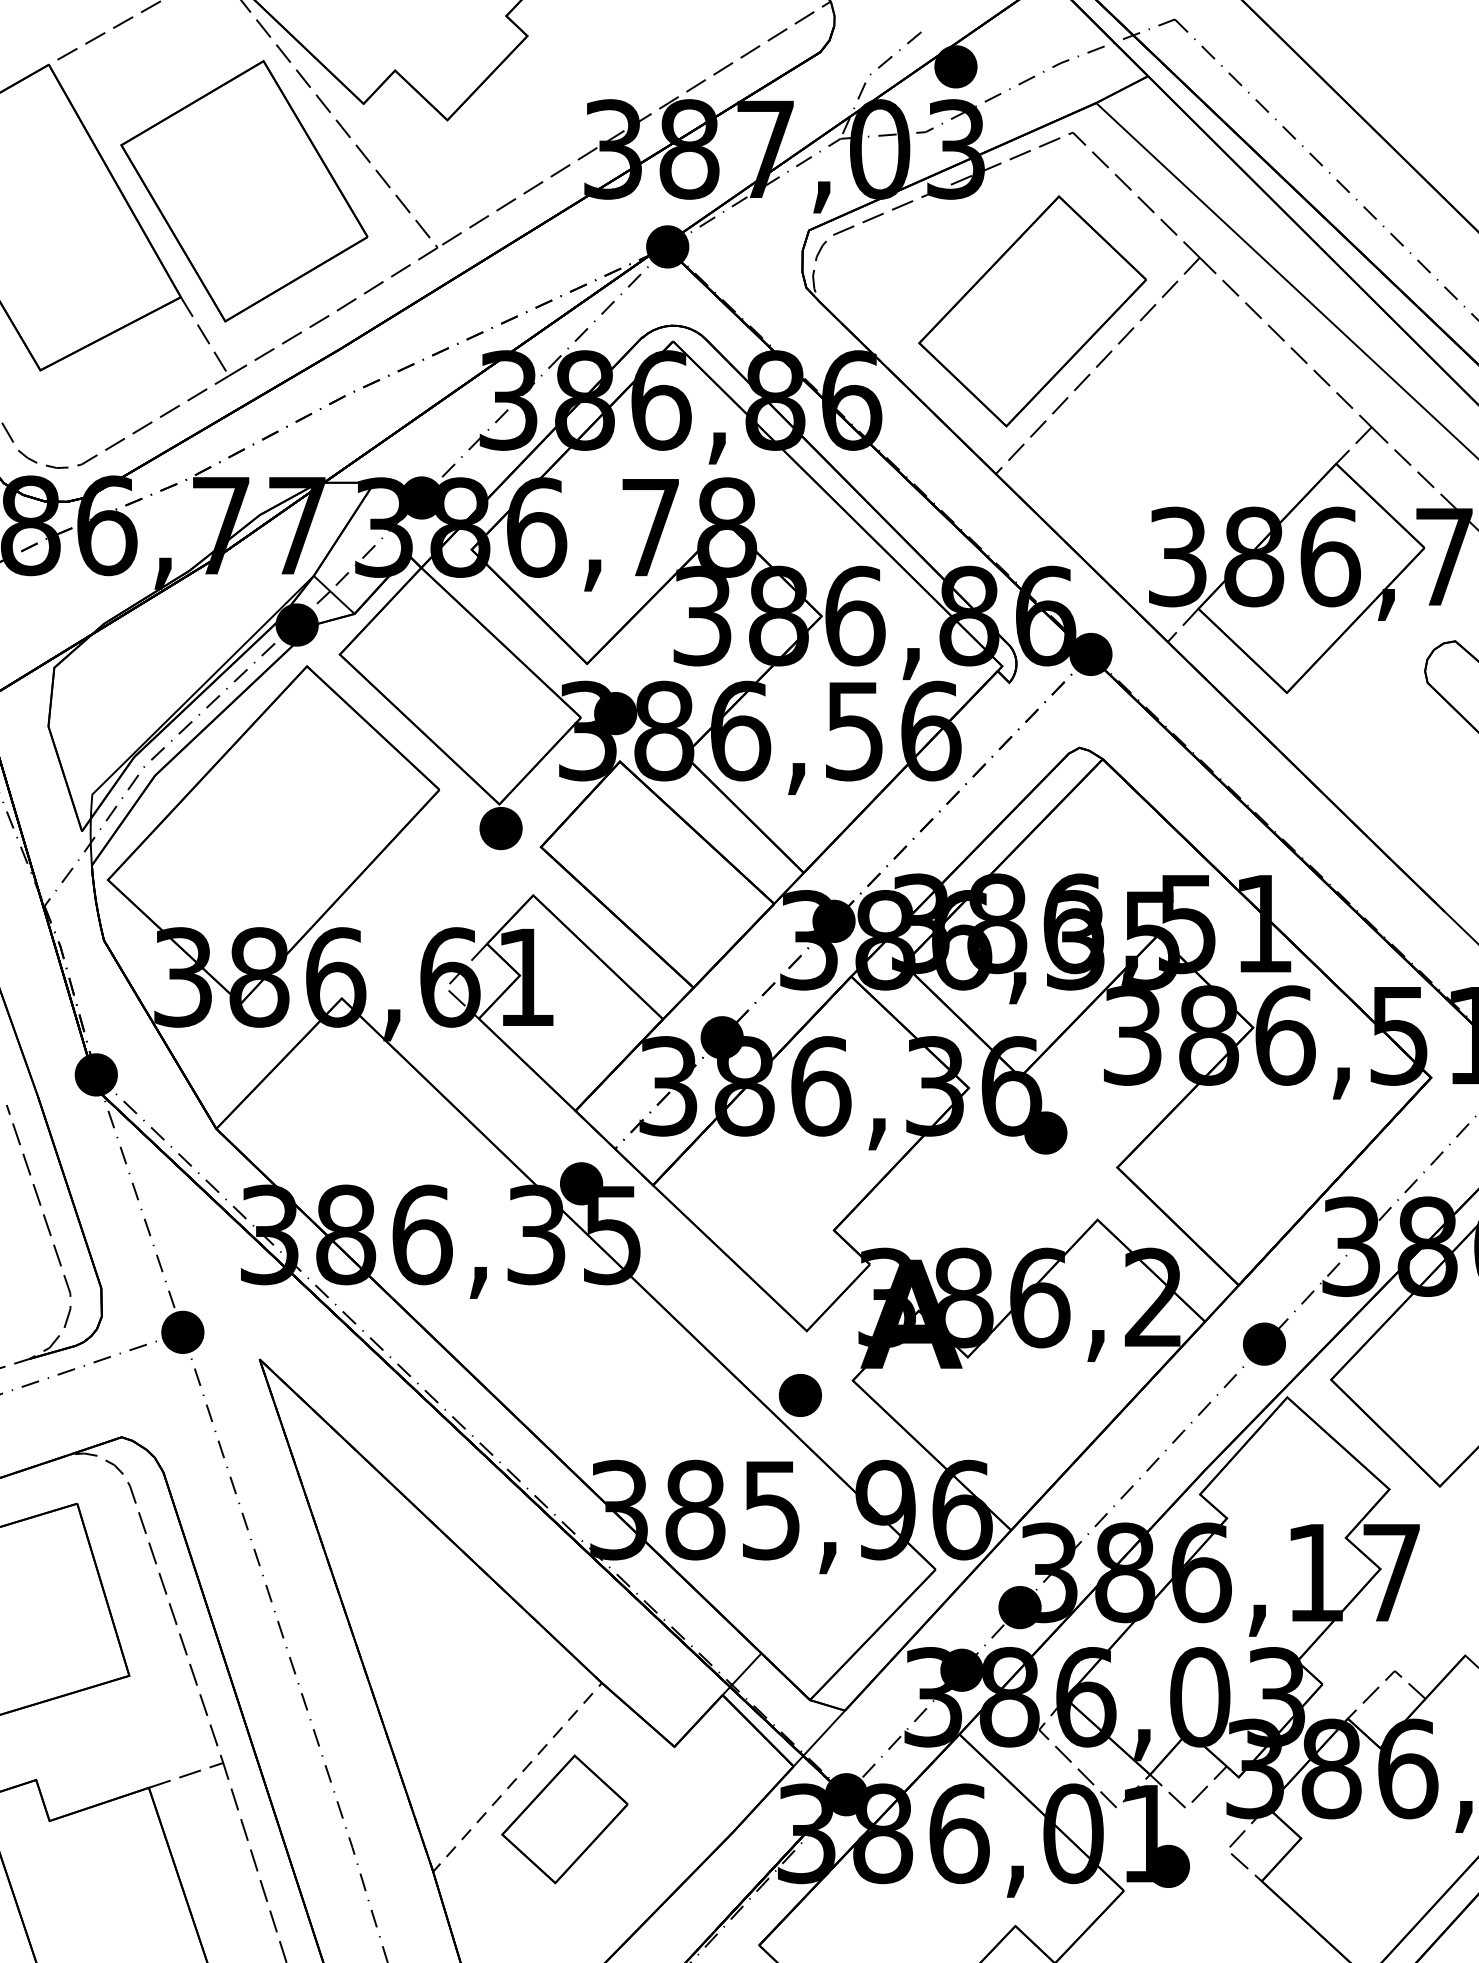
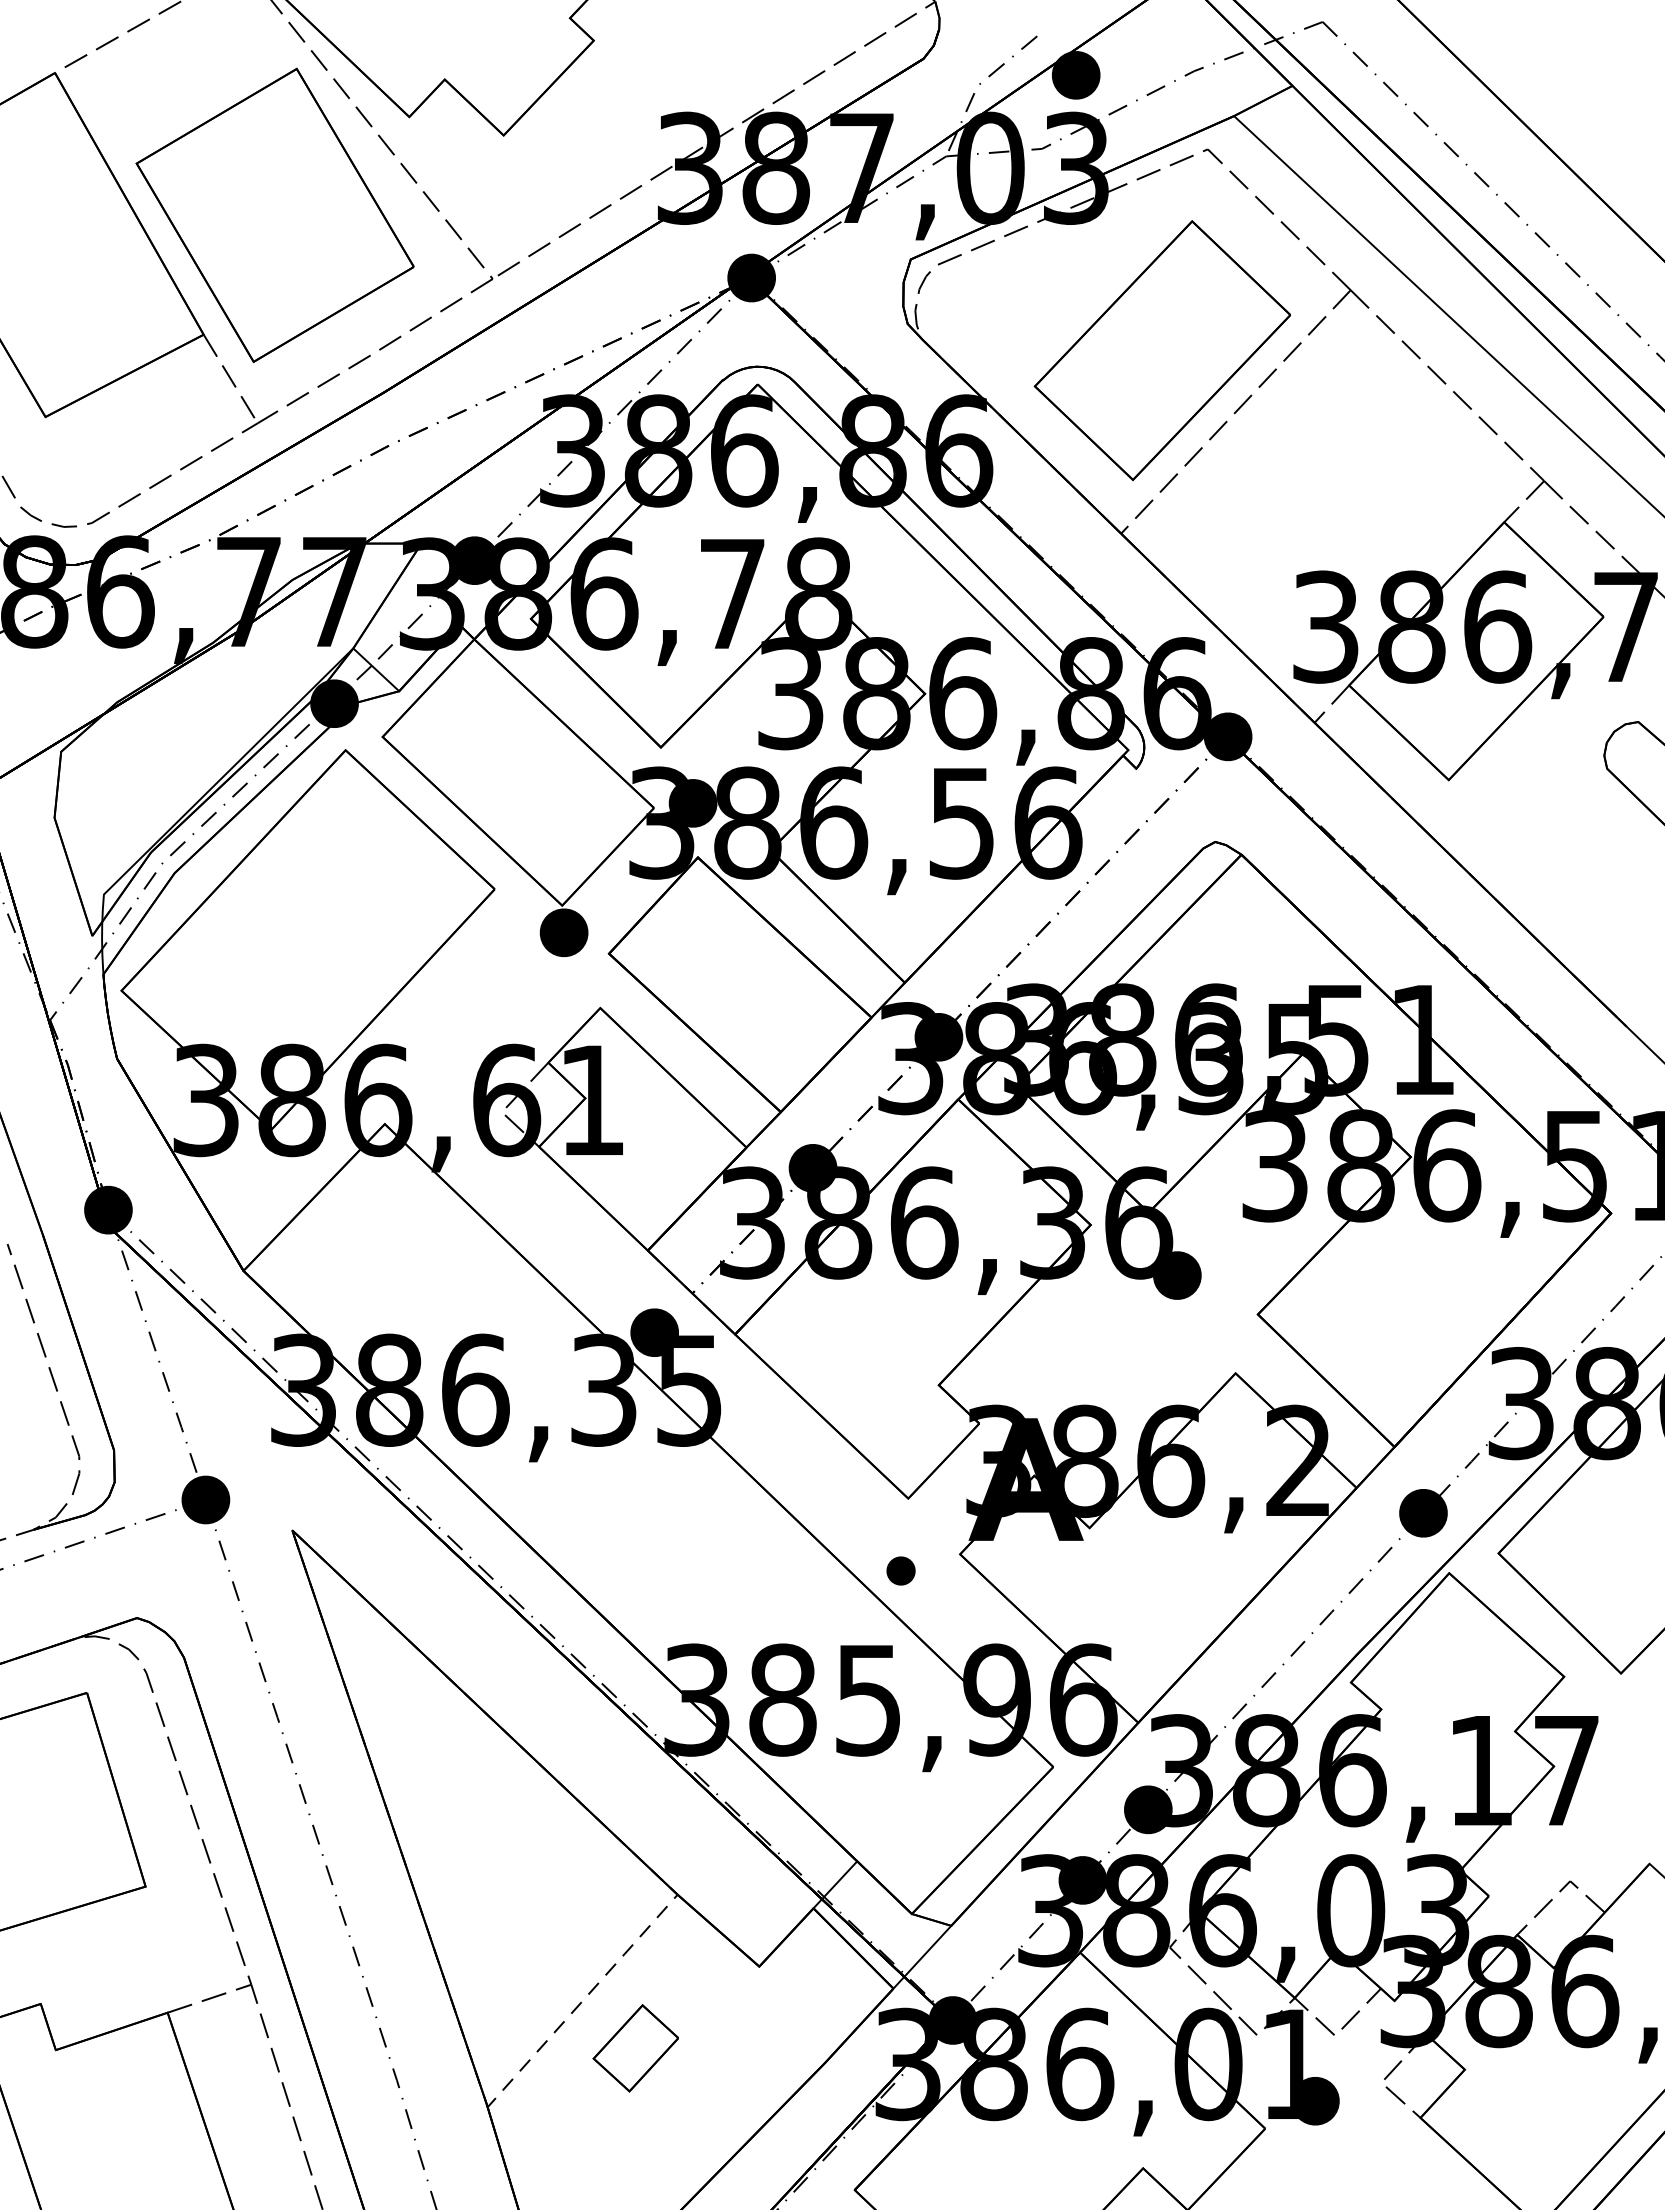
part: (799, 1395) -> (900, 1570), size x0.6
part: (564, 1819) -> (635, 2048), size x0.6

